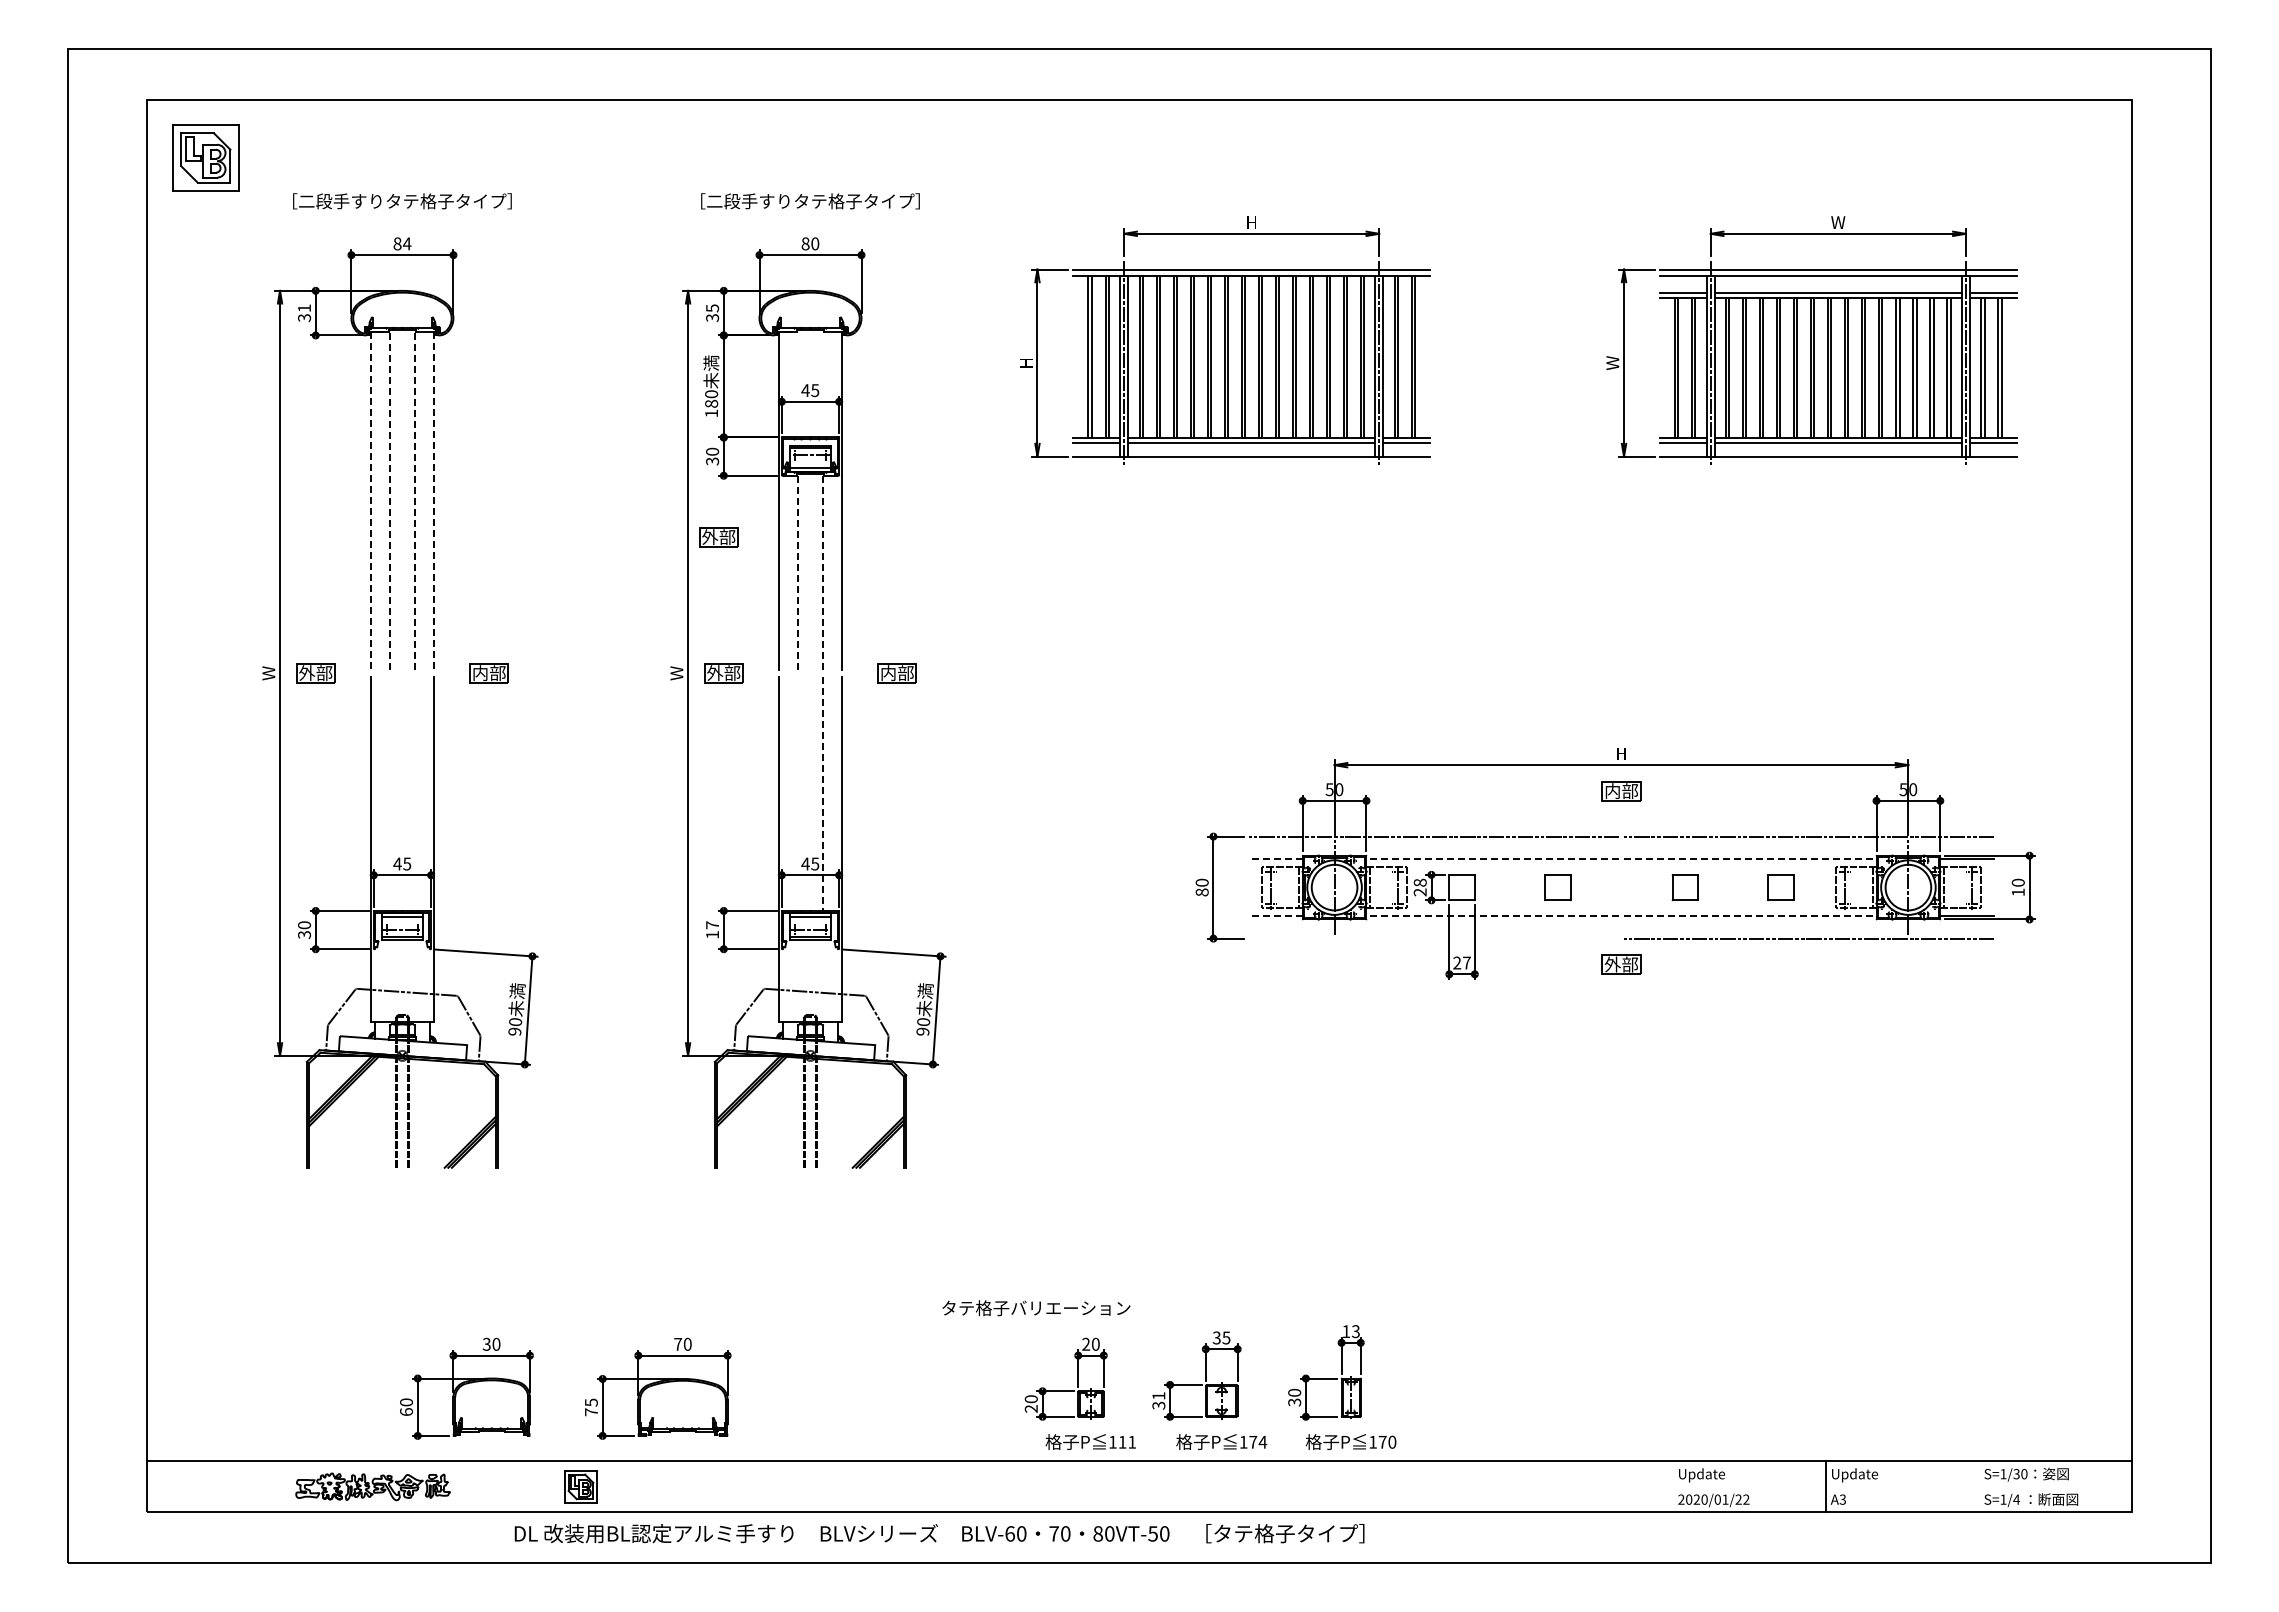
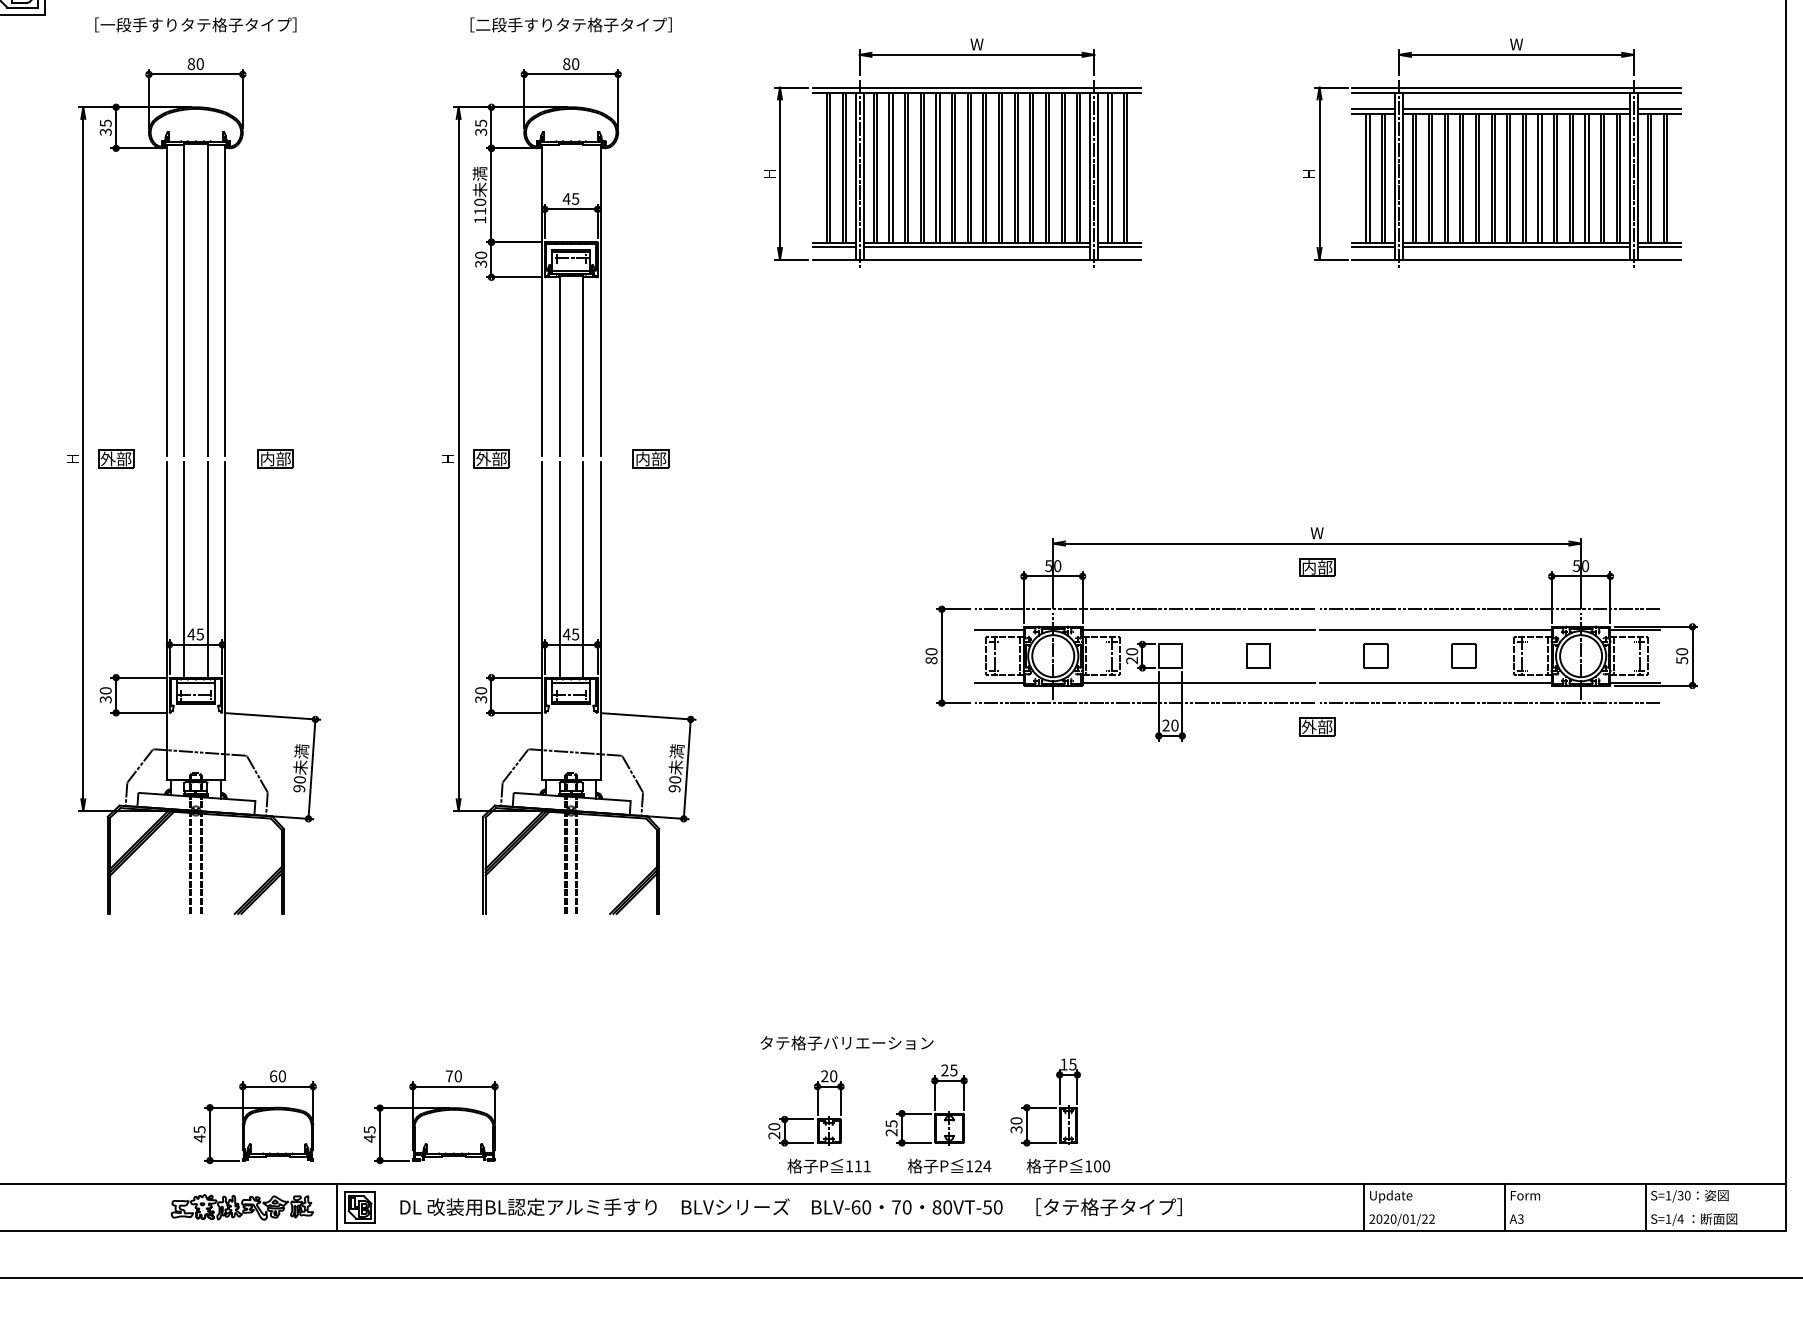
text: (306, 201) -> (107, 25), ［二段手すりタテ格子タイプ］ -> ［一段手すりタテ格子タイプ］
text: (1251, 222) -> (976, 44), H -> W
text: (406, 243) -> (199, 63), 84 -> 80
text: (304, 308) -> (105, 123), 31 -> 35
text: (1612, 363) -> (1308, 174), W -> H
text: (711, 403) -> (480, 210), 180 -> 110
line: (389, 500) -> (183, 300), dashed -> solid
line: (415, 500) -> (207, 300), dashed -> solid
line: (370, 501) -> (166, 301), dashed -> solid
line: (434, 501) -> (225, 301), dashed -> solid
part: (718, 537) -> (486, 334), removed
line: (797, 572) -> (559, 366), dashed -> solid
line: (823, 572) -> (583, 366), dashed -> solid
text: (268, 673) -> (72, 459), W -> H
text: (676, 673) -> (447, 459), W -> H
text: (1621, 753) -> (1317, 532), H -> W
line: (389, 793) -> (183, 569), added
line: (415, 793) -> (207, 569), added
line: (797, 793) -> (559, 569), added
line: (823, 794) -> (583, 570), dashed -> solid
line: (1275, 858) -> (998, 629), dashed -> solid
line: (1492, 858) -> (1198, 629), dashed -> solid
line: (1750, 858) -> (1435, 629), dashed -> solid
text: (1420, 882) -> (1132, 651), 28 -> 20
text: (2018, 892) -> (1682, 660), 10 -> 50
line: (1275, 916) -> (998, 682), dashed -> solid
line: (1492, 916) -> (1198, 682), dashed -> solid
line: (1750, 916) -> (1435, 682), dashed -> solid
text: (712, 929) -> (481, 694), 17 -> 30
line: (1433, 938) -> (1144, 702), added
text: (1466, 962) -> (1174, 725), 27 -> 20
text: (1036, 1308) -> (847, 1043), moved
text: (1355, 1331) -> (1072, 1064), 13 -> 15
text: (1216, 1338) -> (944, 1070), 35 -> 25
text: (486, 1343) -> (273, 1075), 30 -> 60
text: (1158, 1400) -> (891, 1127), 31 -> 25
text: (406, 1407) -> (199, 1134), 60 -> 45
text: (591, 1412) -> (369, 1138), 75 -> 45
text: (1253, 1441) -> (978, 1165), 174 -> 124
text: (1382, 1441) -> (1097, 1165), 170 -> 100
text: (1855, 1475) -> (1532, 1196), Update -> Form
part: (372, 1486) -> (241, 1207), moved
line: (555, 1486) -> (336, 1207), added
line: (1672, 1486) -> (1364, 1207), added
line: (1978, 1486) -> (1645, 1207), added
text: (939, 1533) -> (791, 1207), moved

